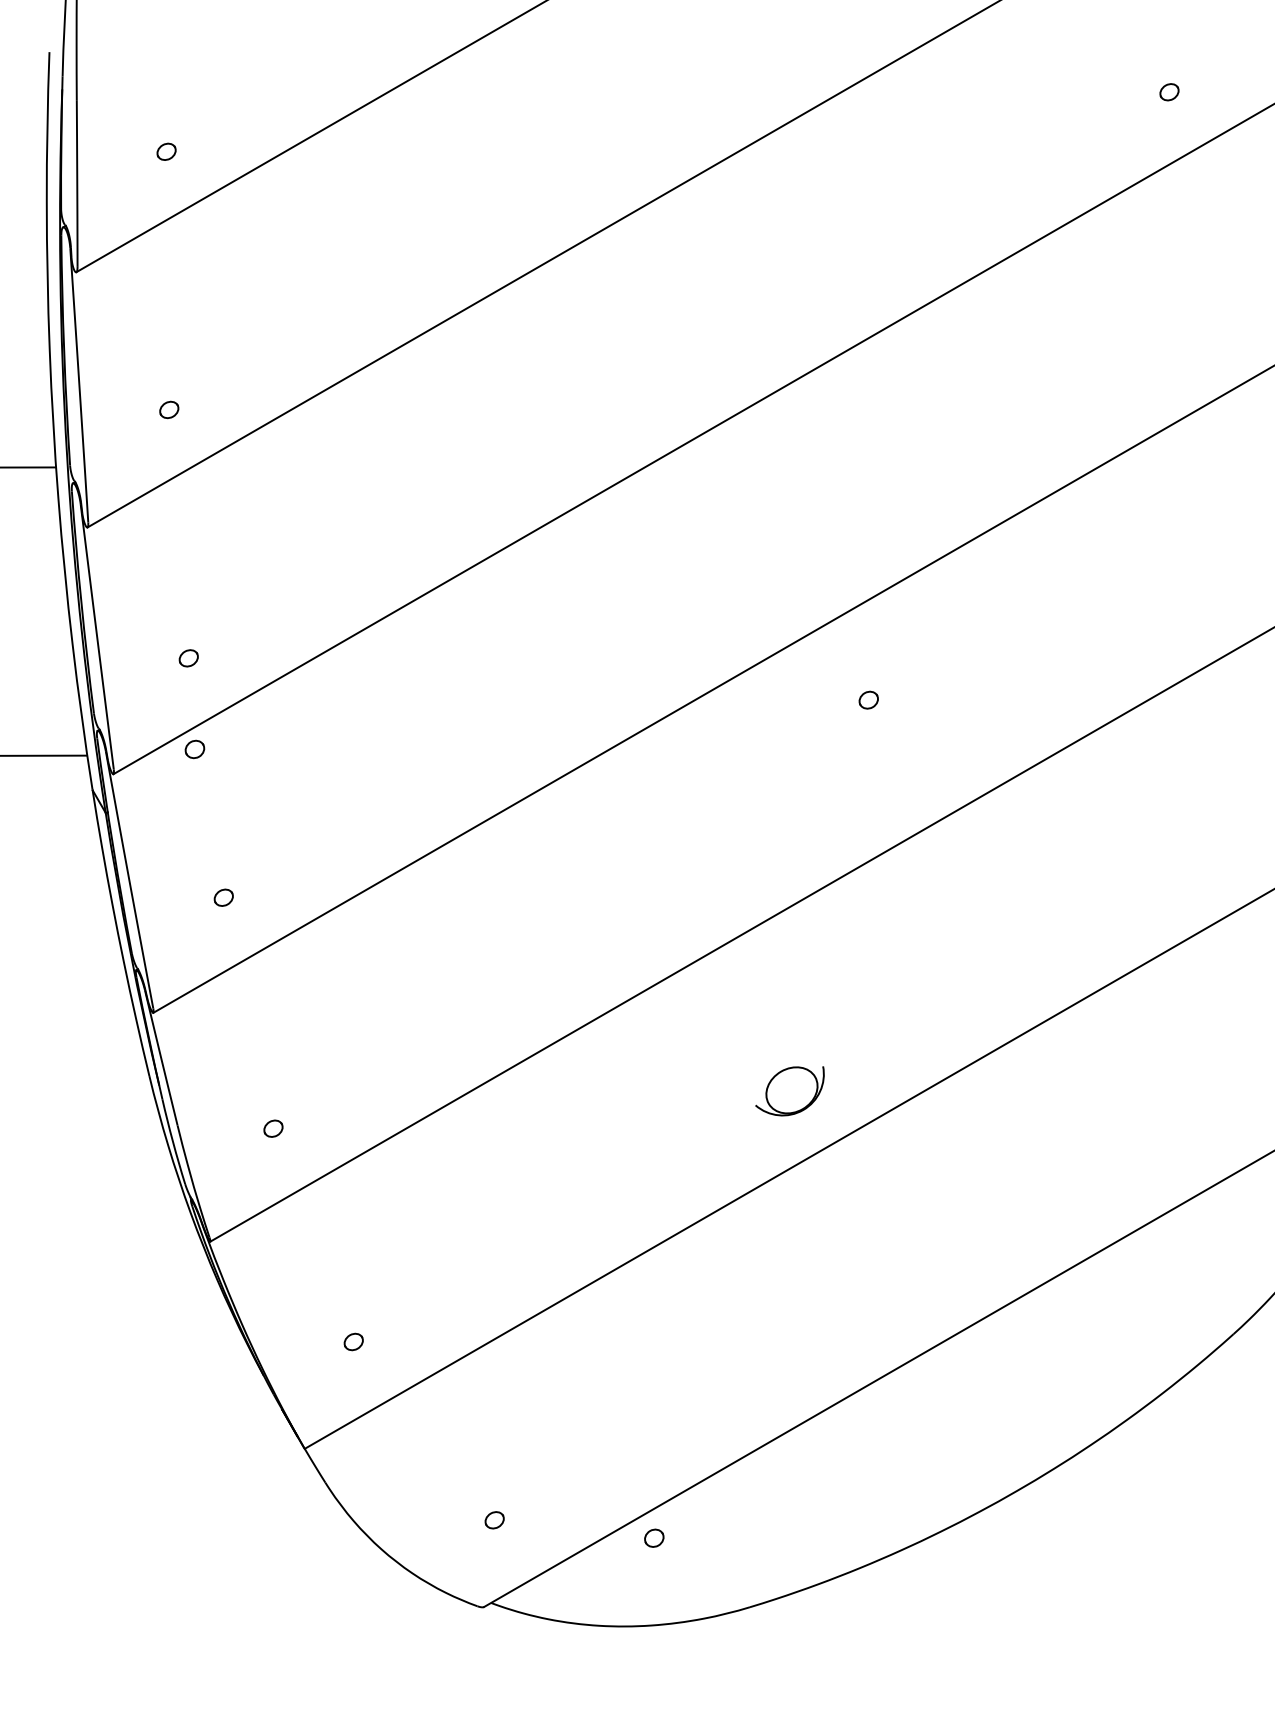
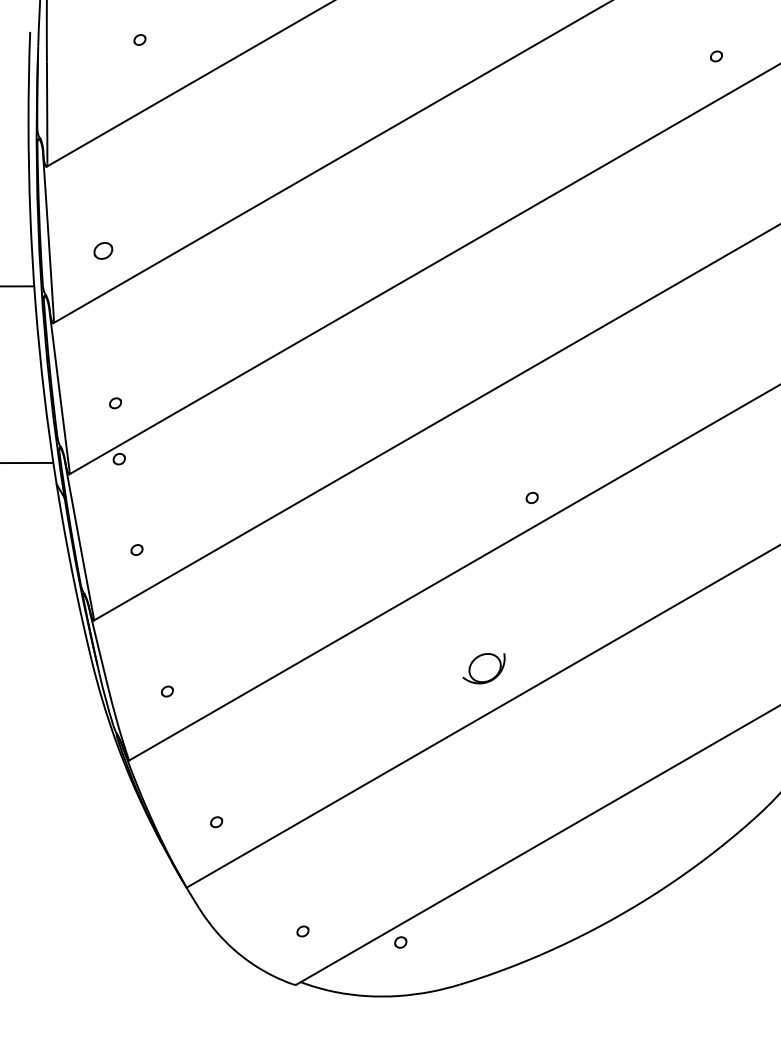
part: (165, 151) -> (139, 39), moved
part: (169, 410) -> (103, 251), size x1.6
part: (867, 699) -> (531, 497), moved

